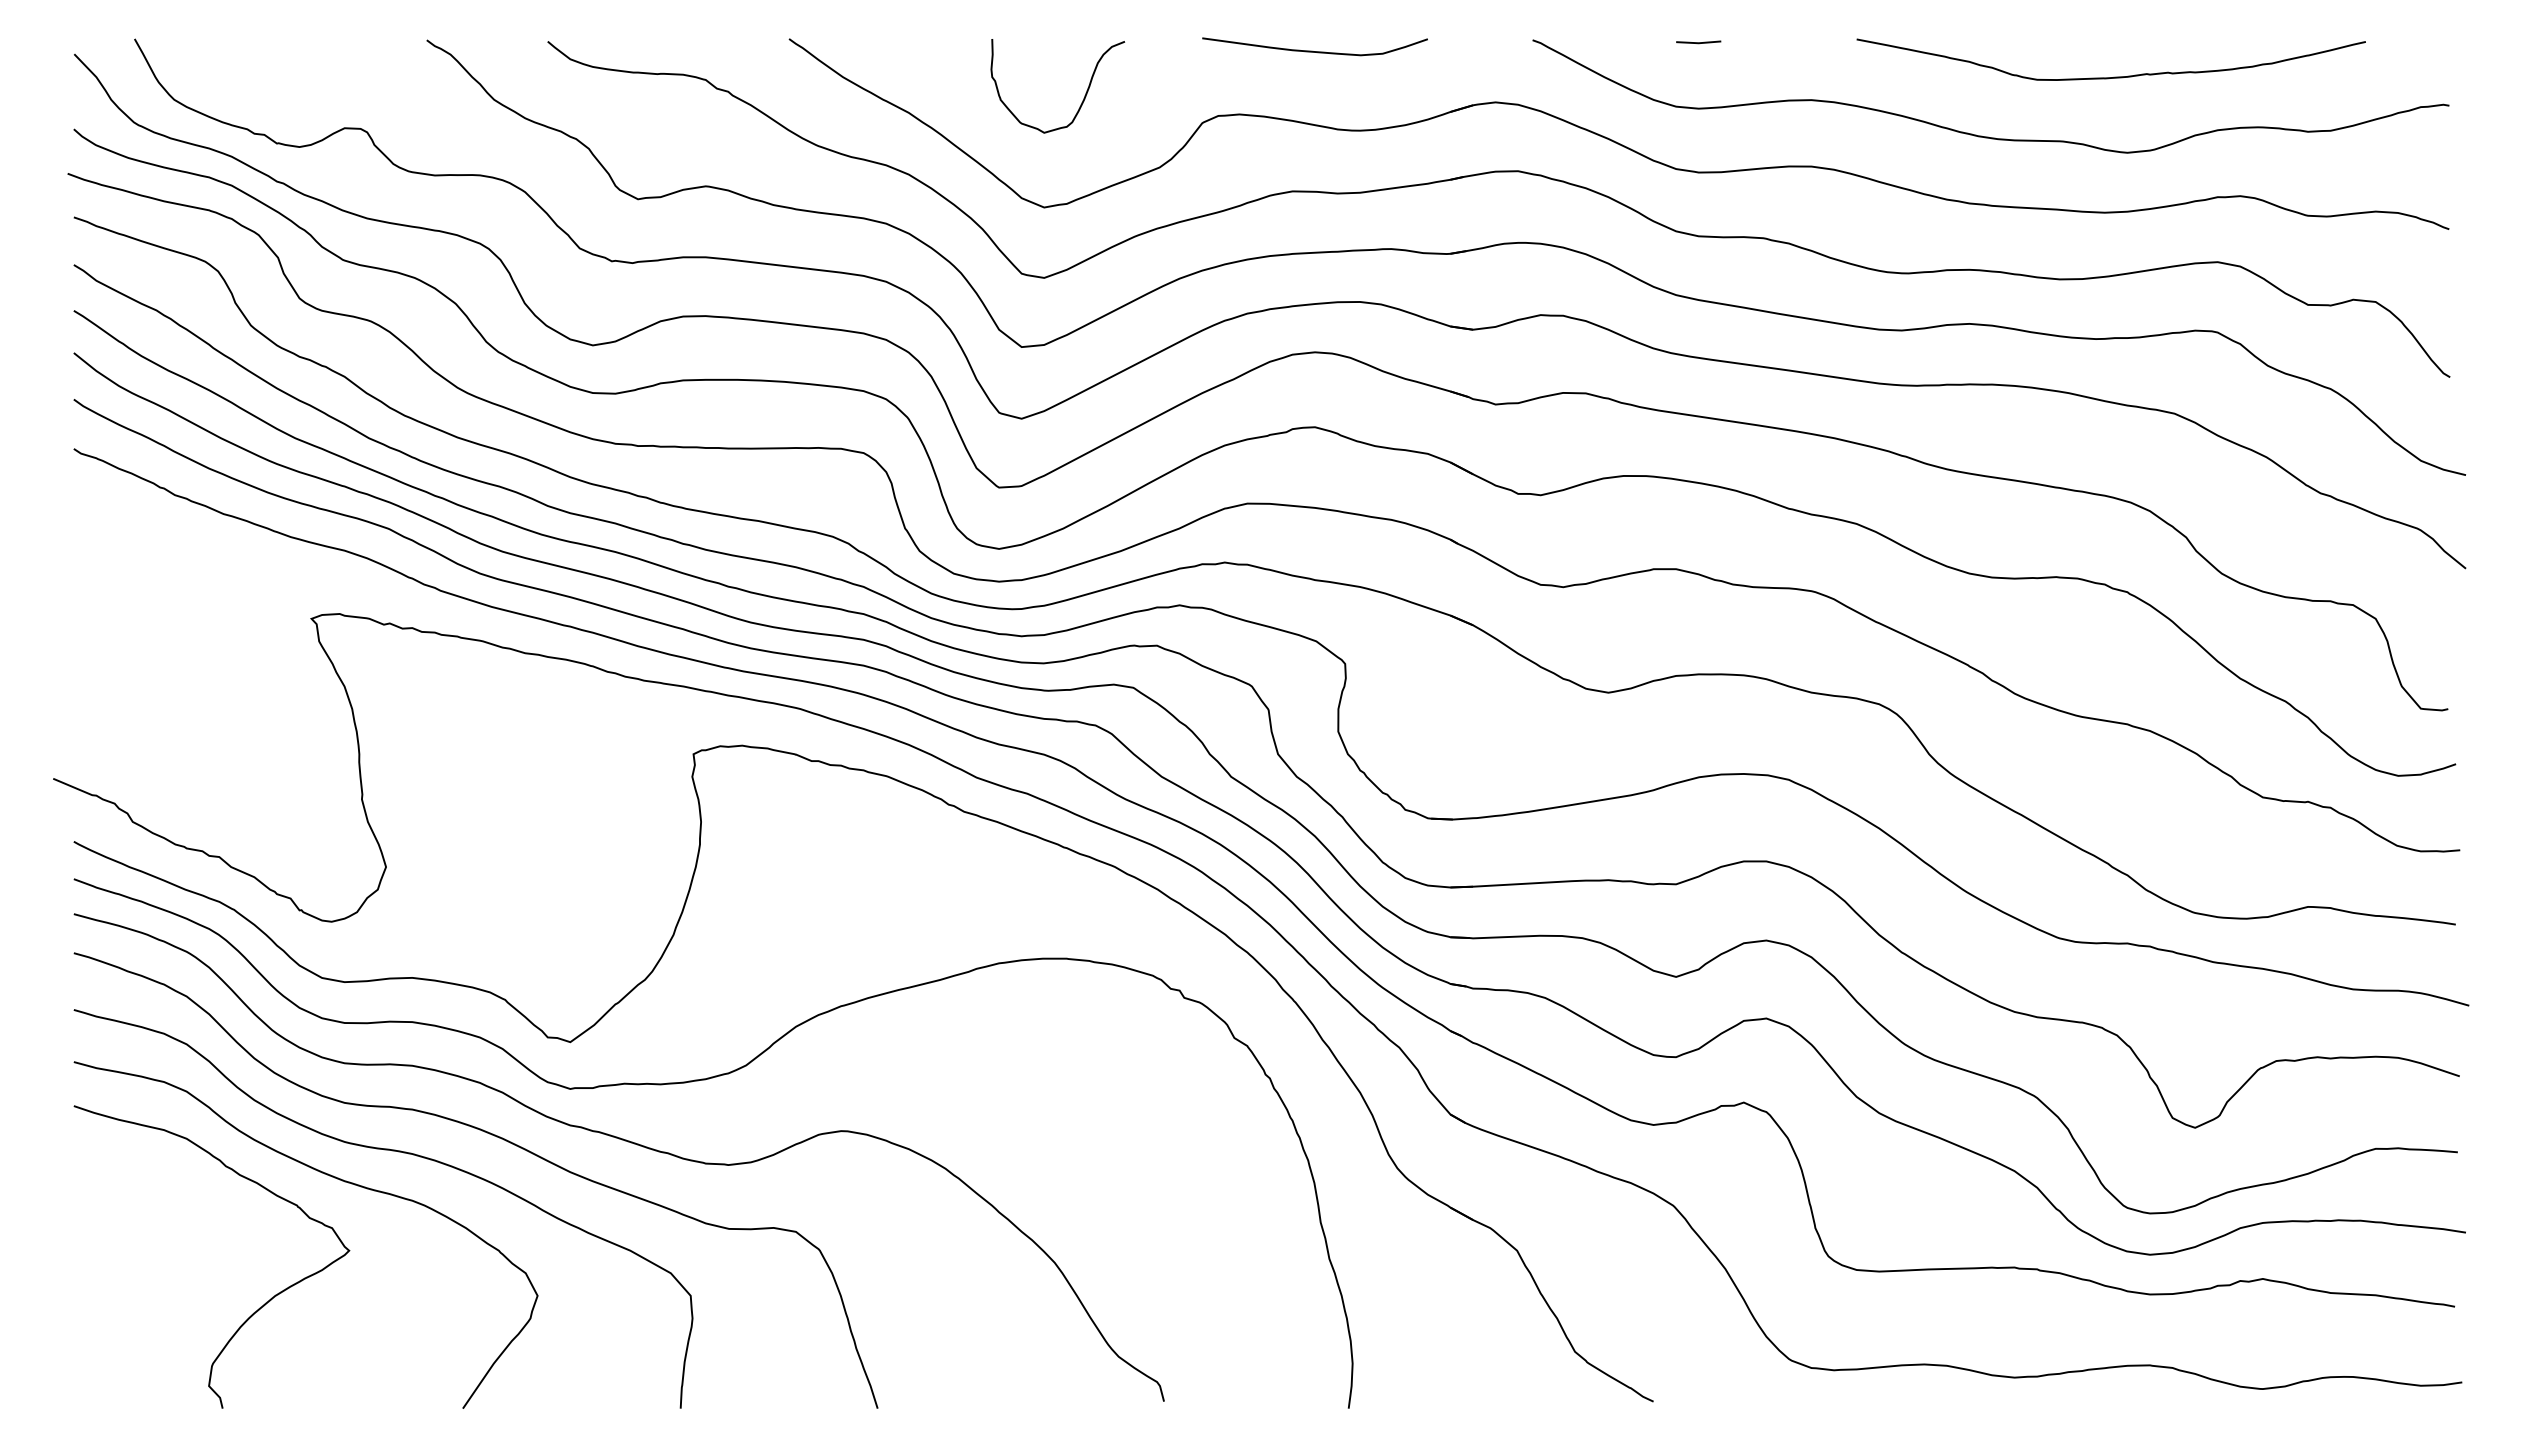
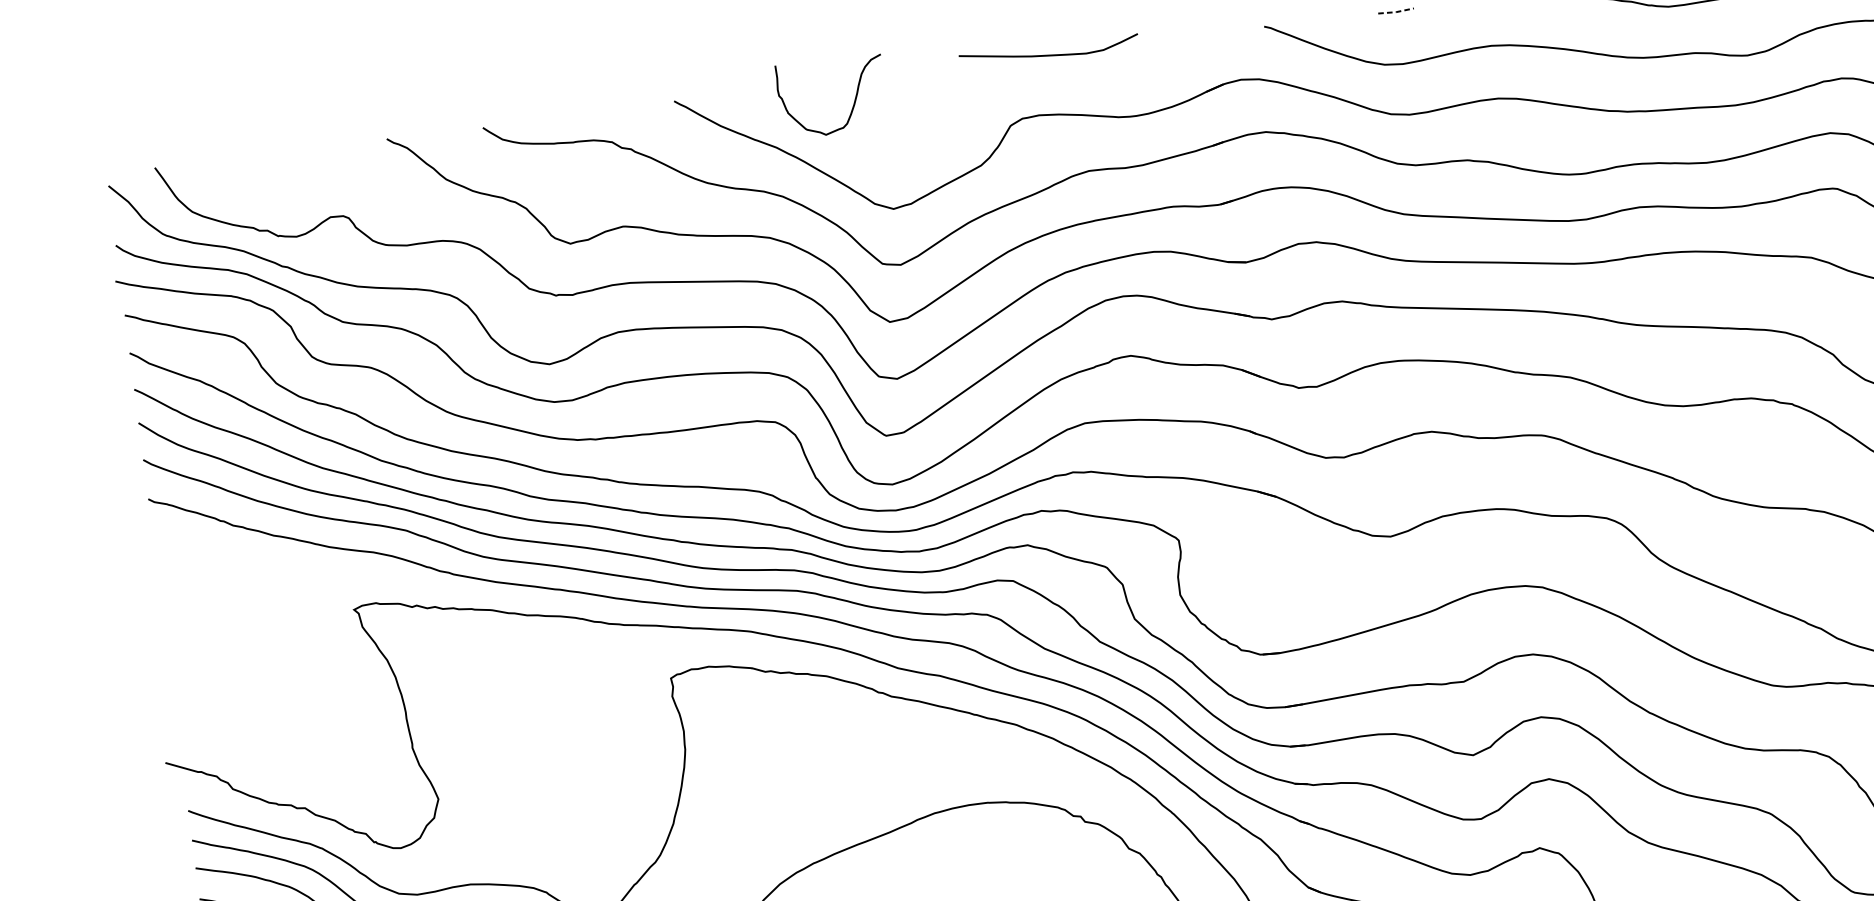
line: (1698, 43) -> (1396, 12), solid -> dashed
curve: (1312, 50) -> (1047, 54), moved
curve: (1084, 95) -> (854, 101), moved

